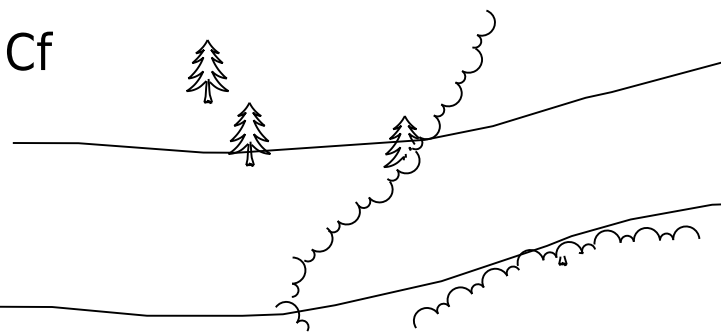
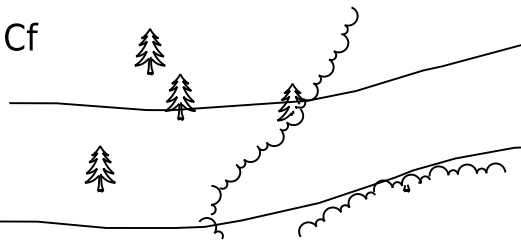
part: (137, 233) -> (99, 168), added

